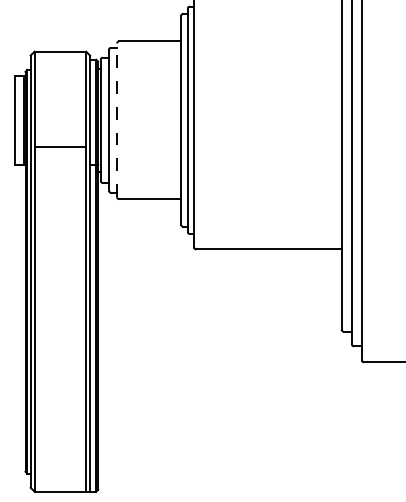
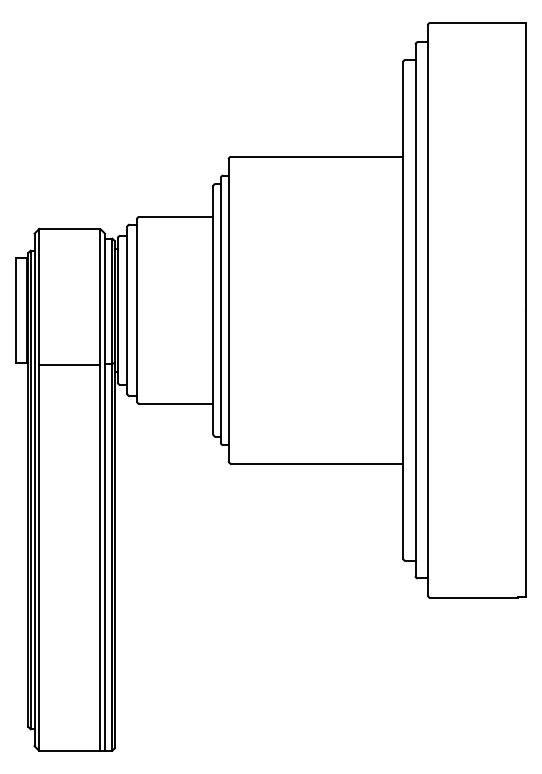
line: (117, 119) -> (137, 309), dashed -> solid
line: (60, 147) -> (69, 365), moved

